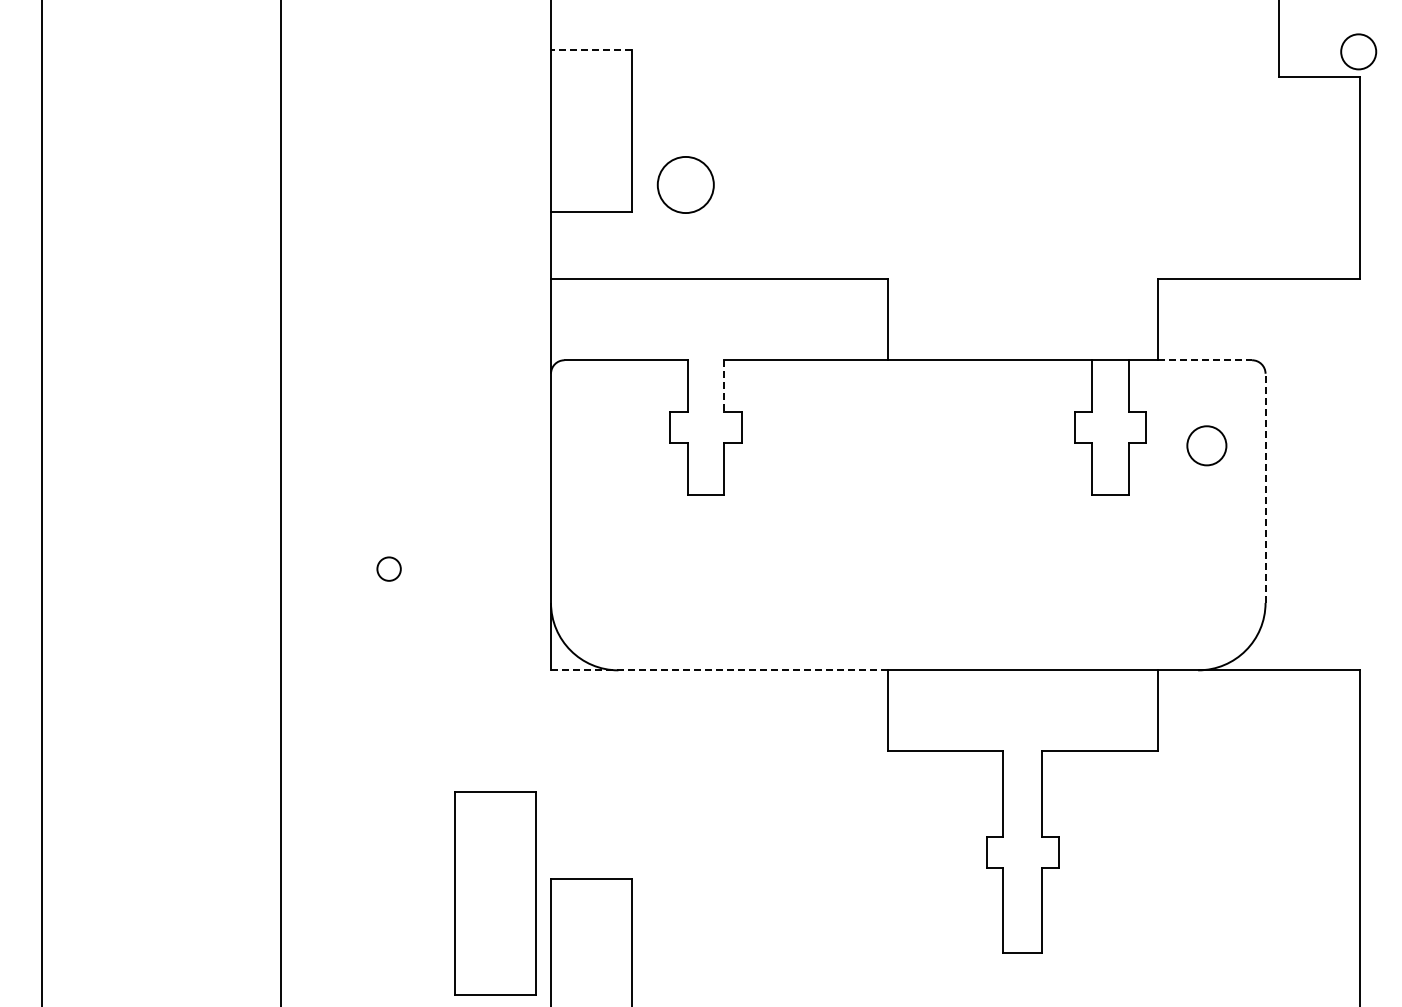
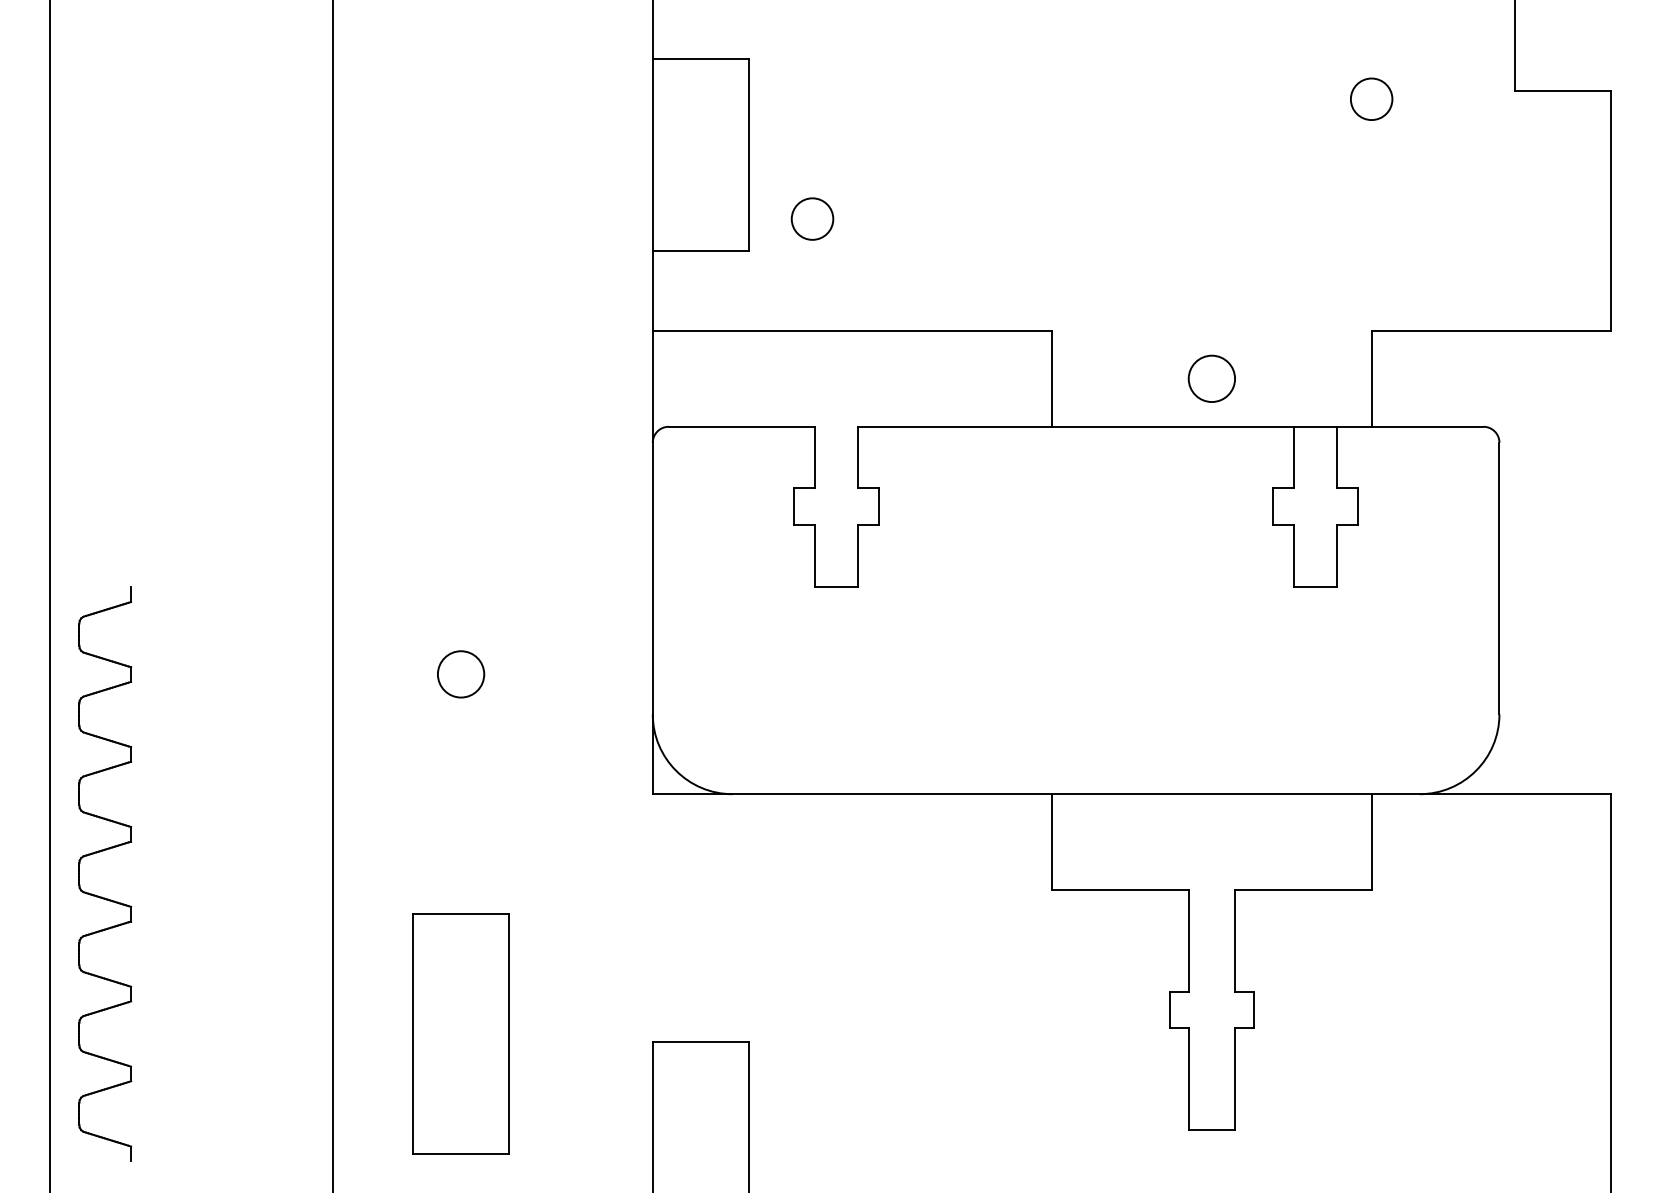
line: (590, 50) -> (699, 59), dashed -> solid
circle: (1358, 51) -> (1371, 98), moved
circle: (685, 184) -> (812, 218), size x0.62
line: (1205, 360) -> (1428, 427), dashed -> solid
line: (724, 386) -> (858, 457), dashed -> solid
circle: (1206, 445) -> (1211, 378), moved
line: (1265, 488) -> (1499, 578), dashed -> solid
circle: (388, 568) -> (460, 673), size x1.67
line: (719, 670) -> (852, 794), dashed -> solid
part: (82, 720) -> (97, 853), added
part: (495, 893) -> (461, 1033), moved

